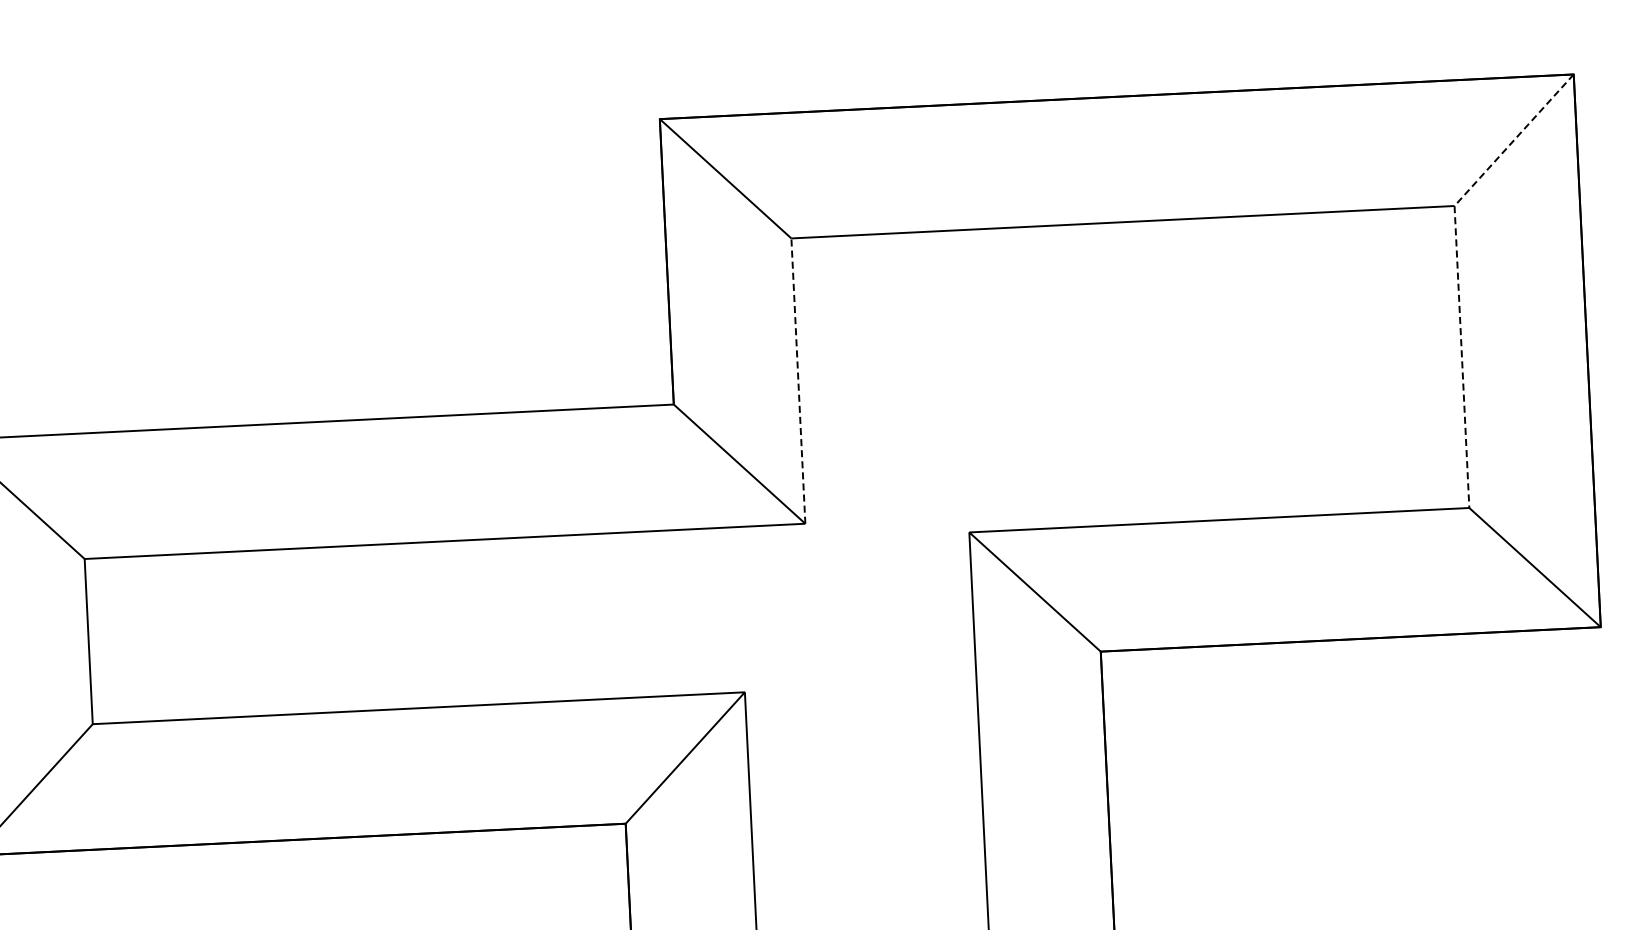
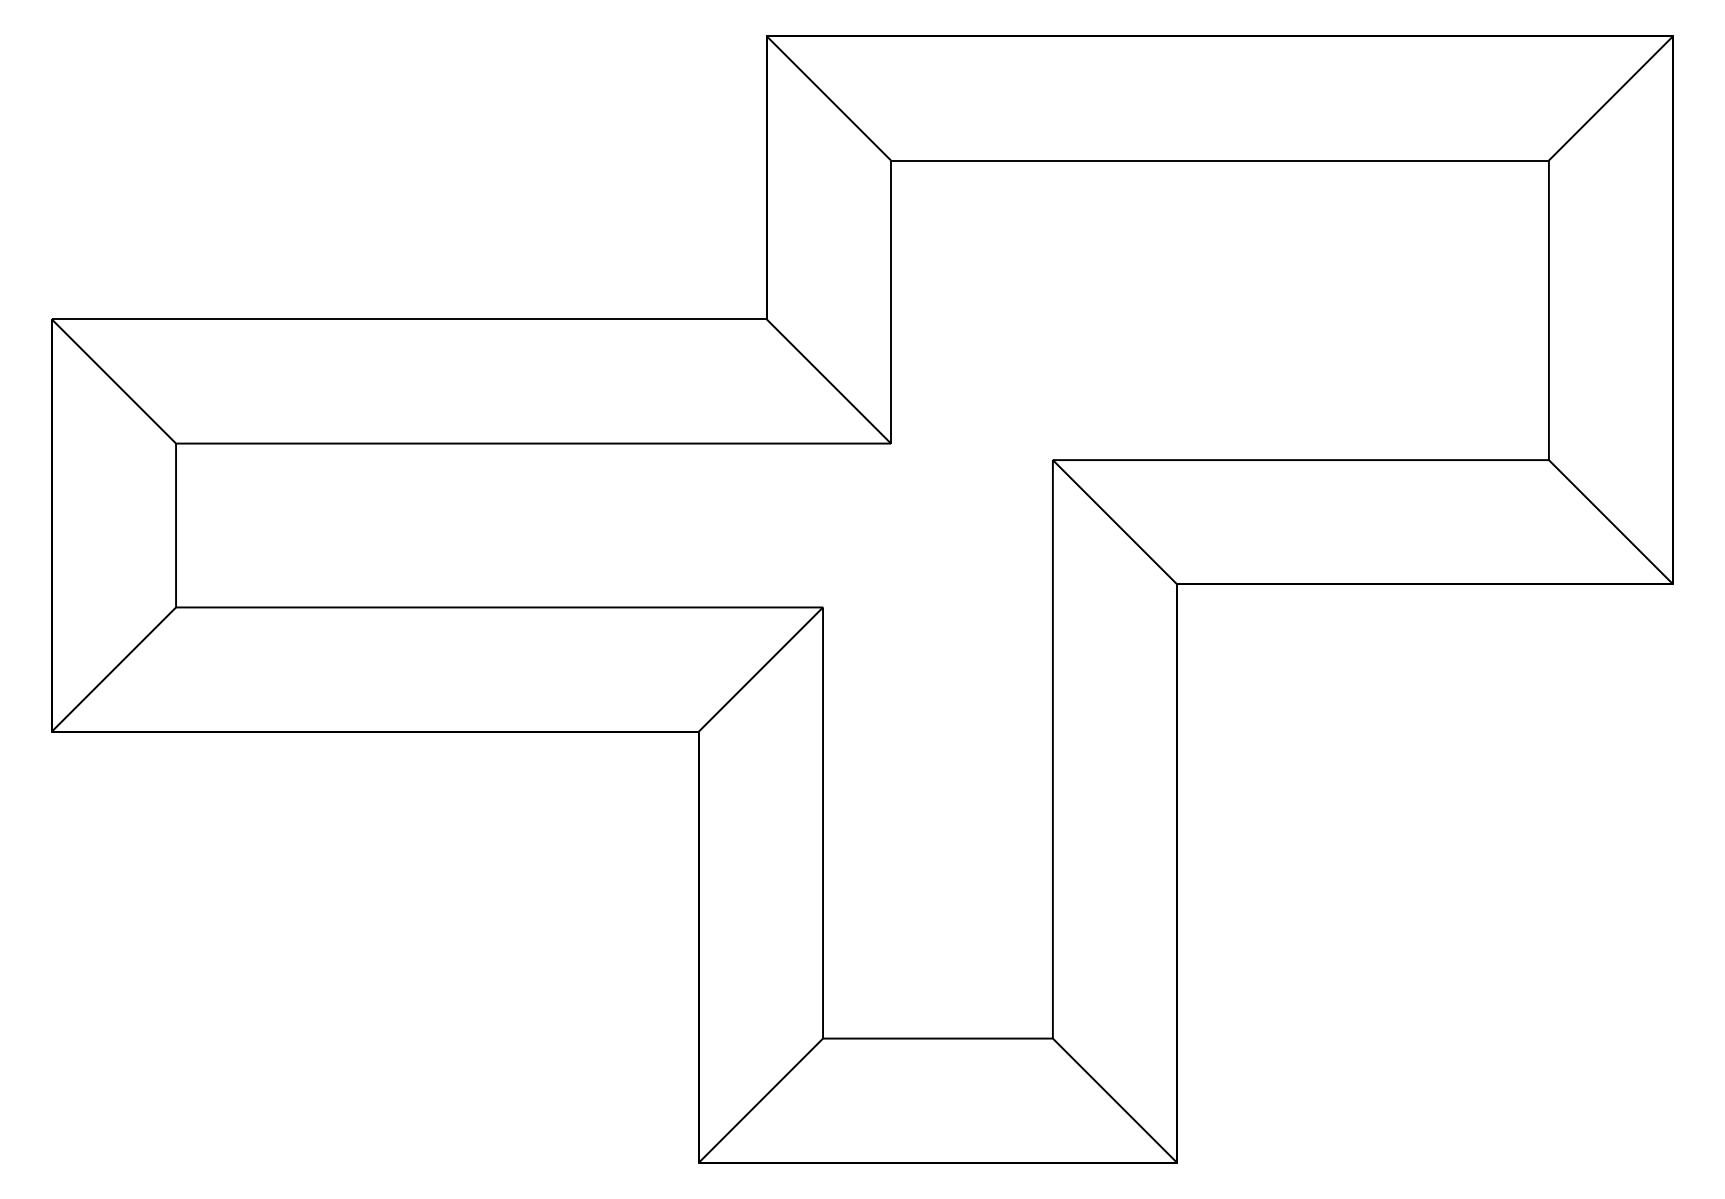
line: (1457, 268) -> (1548, 222), dashed -> solid
line: (798, 381) -> (891, 302), dashed -> solid

